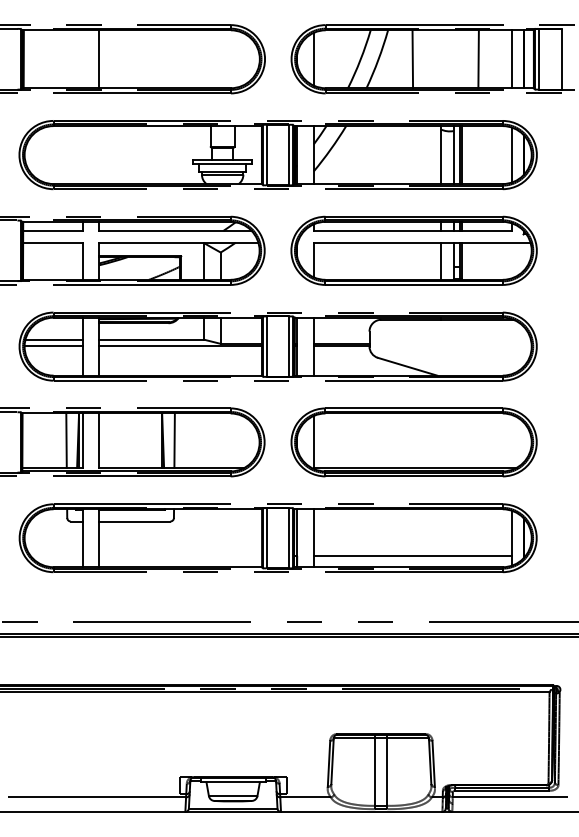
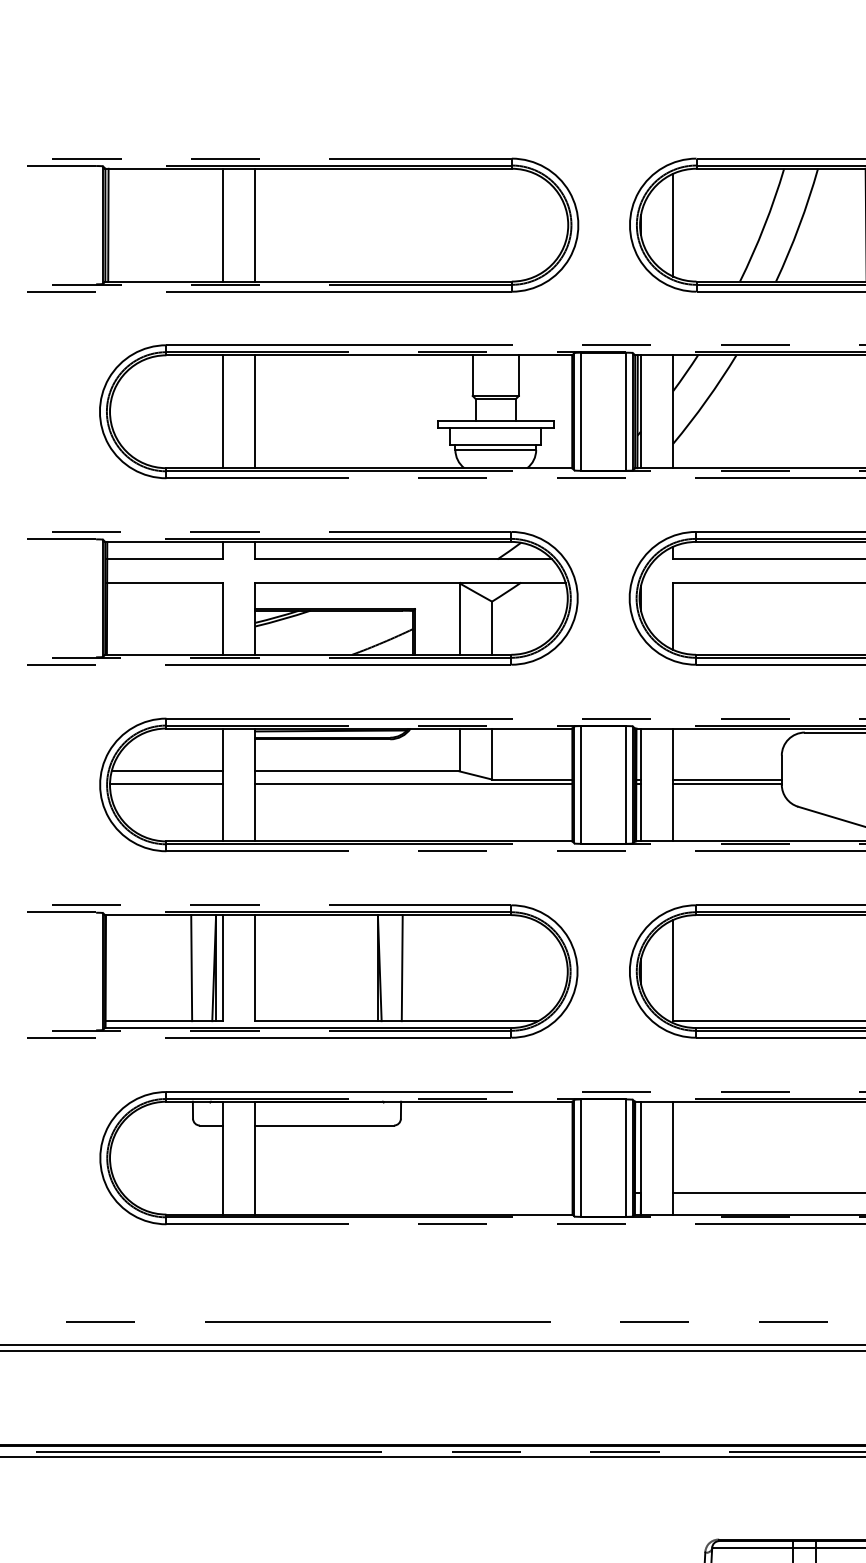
line: (82, 59) -> (222, 225), added
line: (82, 155) -> (222, 412), added
line: (99, 155) -> (255, 412), added

